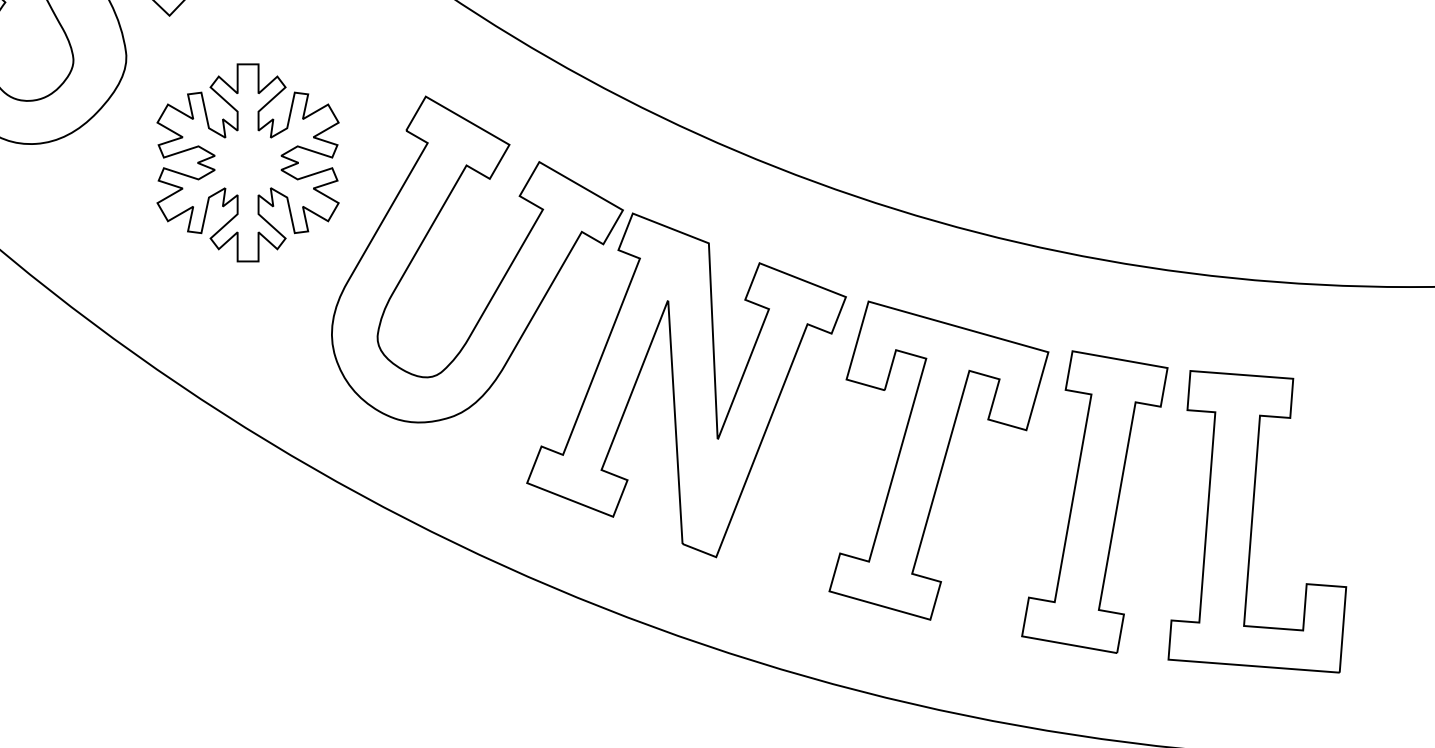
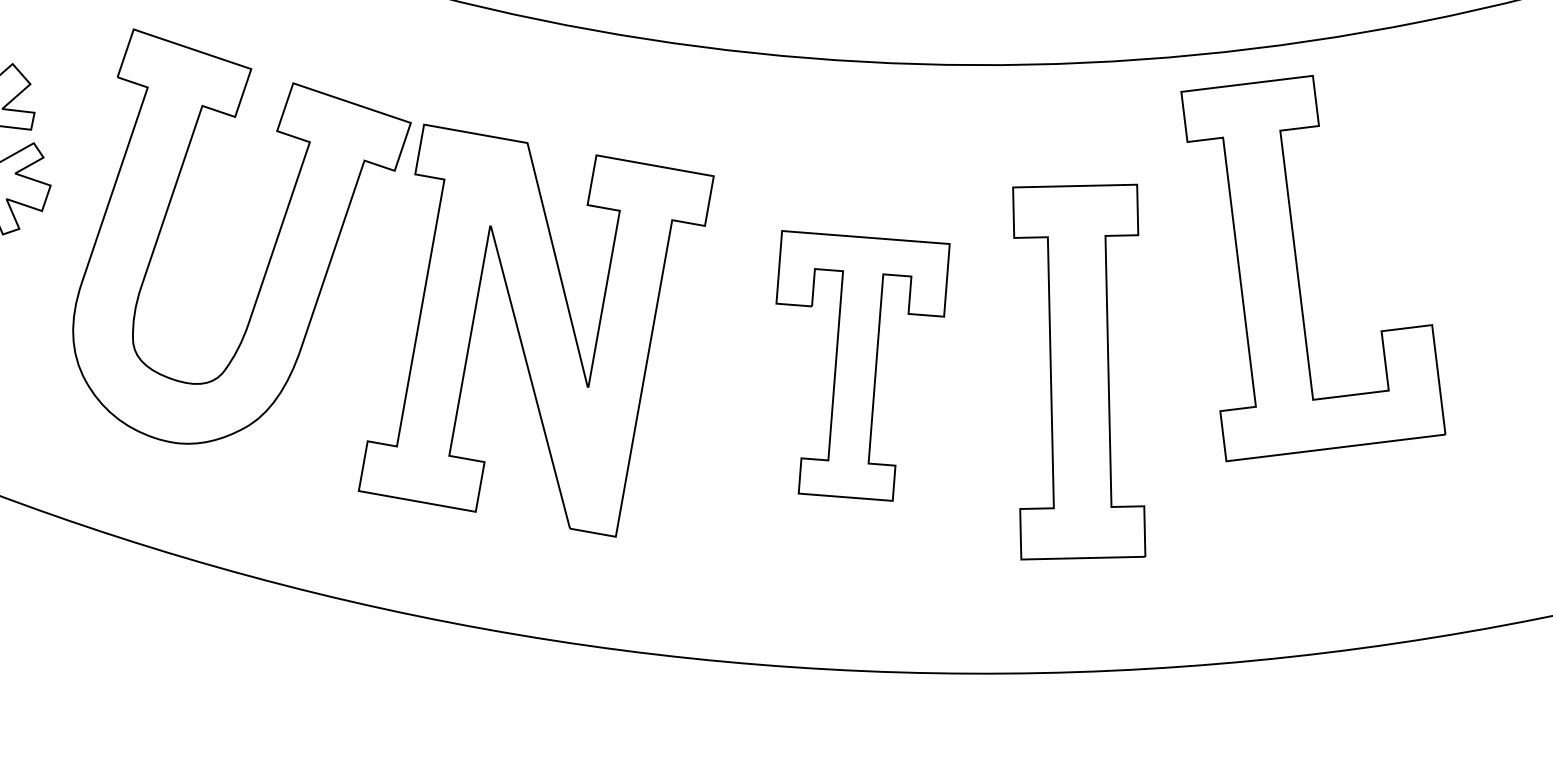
part: (938, 460) -> (871, 358), size x0.7
part: (1257, 521) -> (1303, 264), moved

